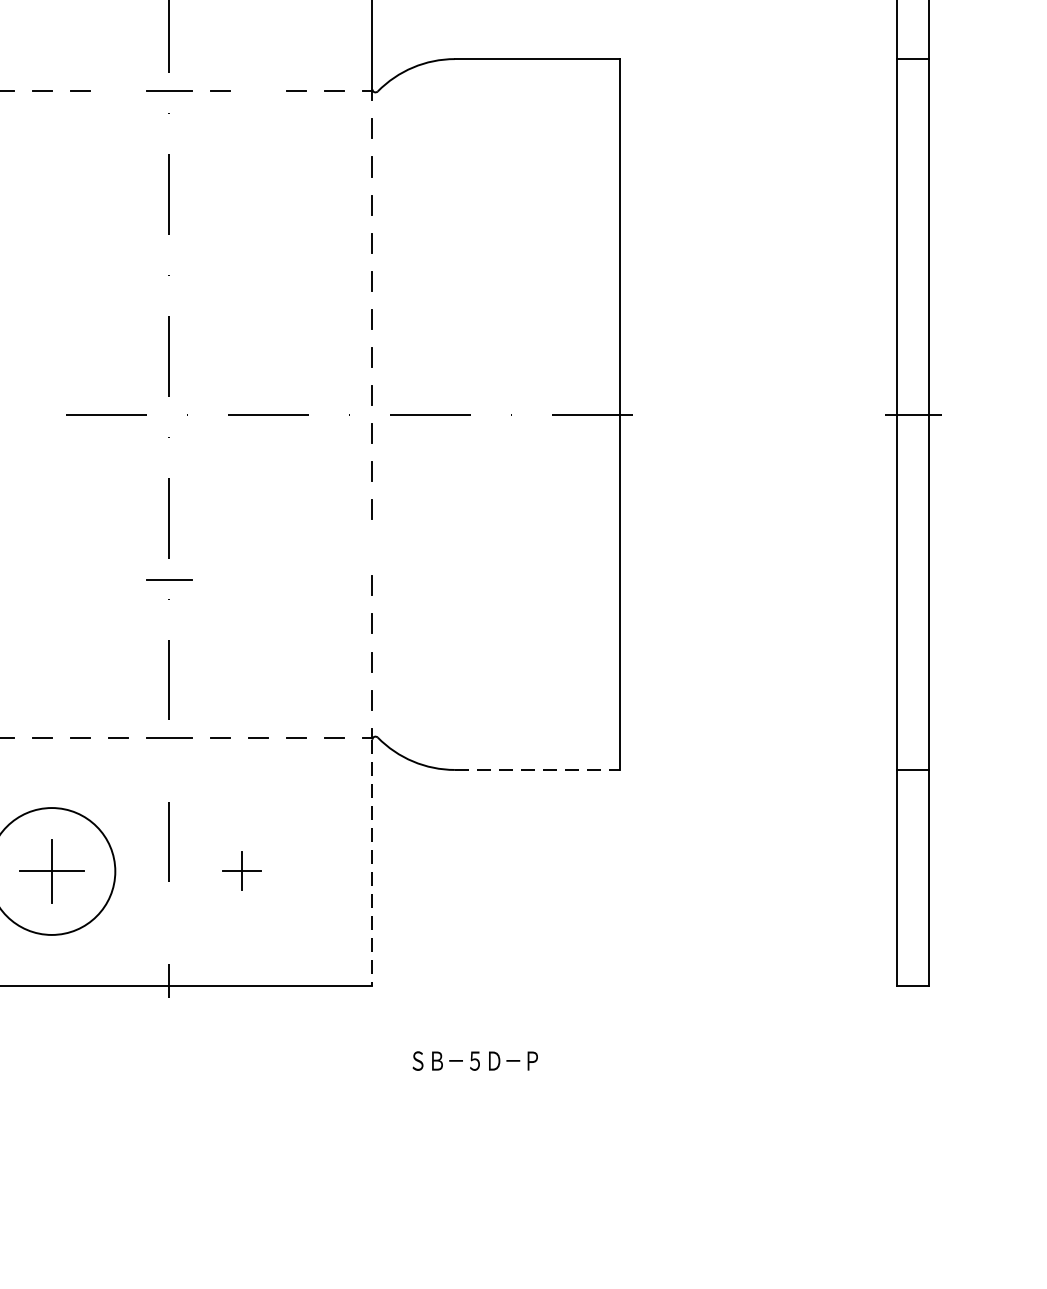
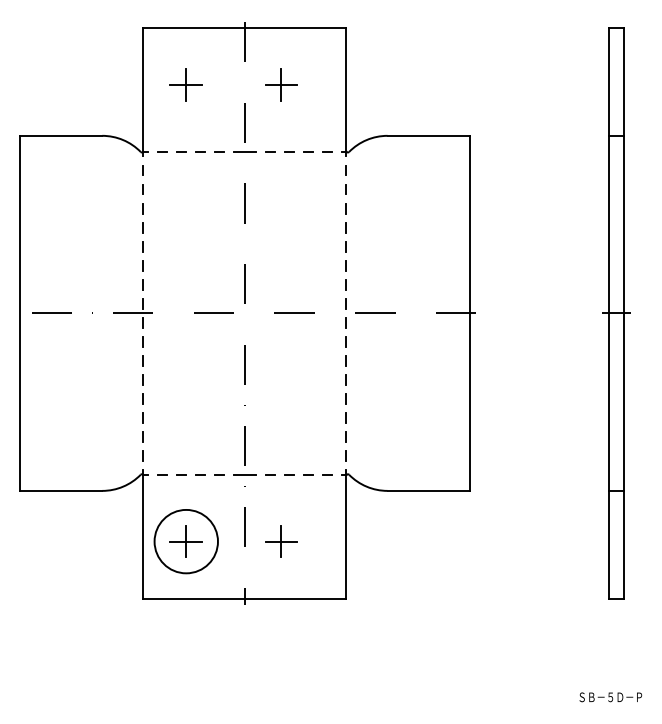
line: (118, 90) -> (219, 151), added
line: (258, 90) -> (289, 151), added
line: (370, 546) -> (345, 379), added
line: (168, 578) -> (244, 395), removed
line: (538, 769) -> (429, 490), dashed -> solid
line: (372, 863) -> (346, 537), dashed -> solid
part: (242, 871) -> (281, 541), size x1.67
text: (474, 1061) -> (610, 697), moved

